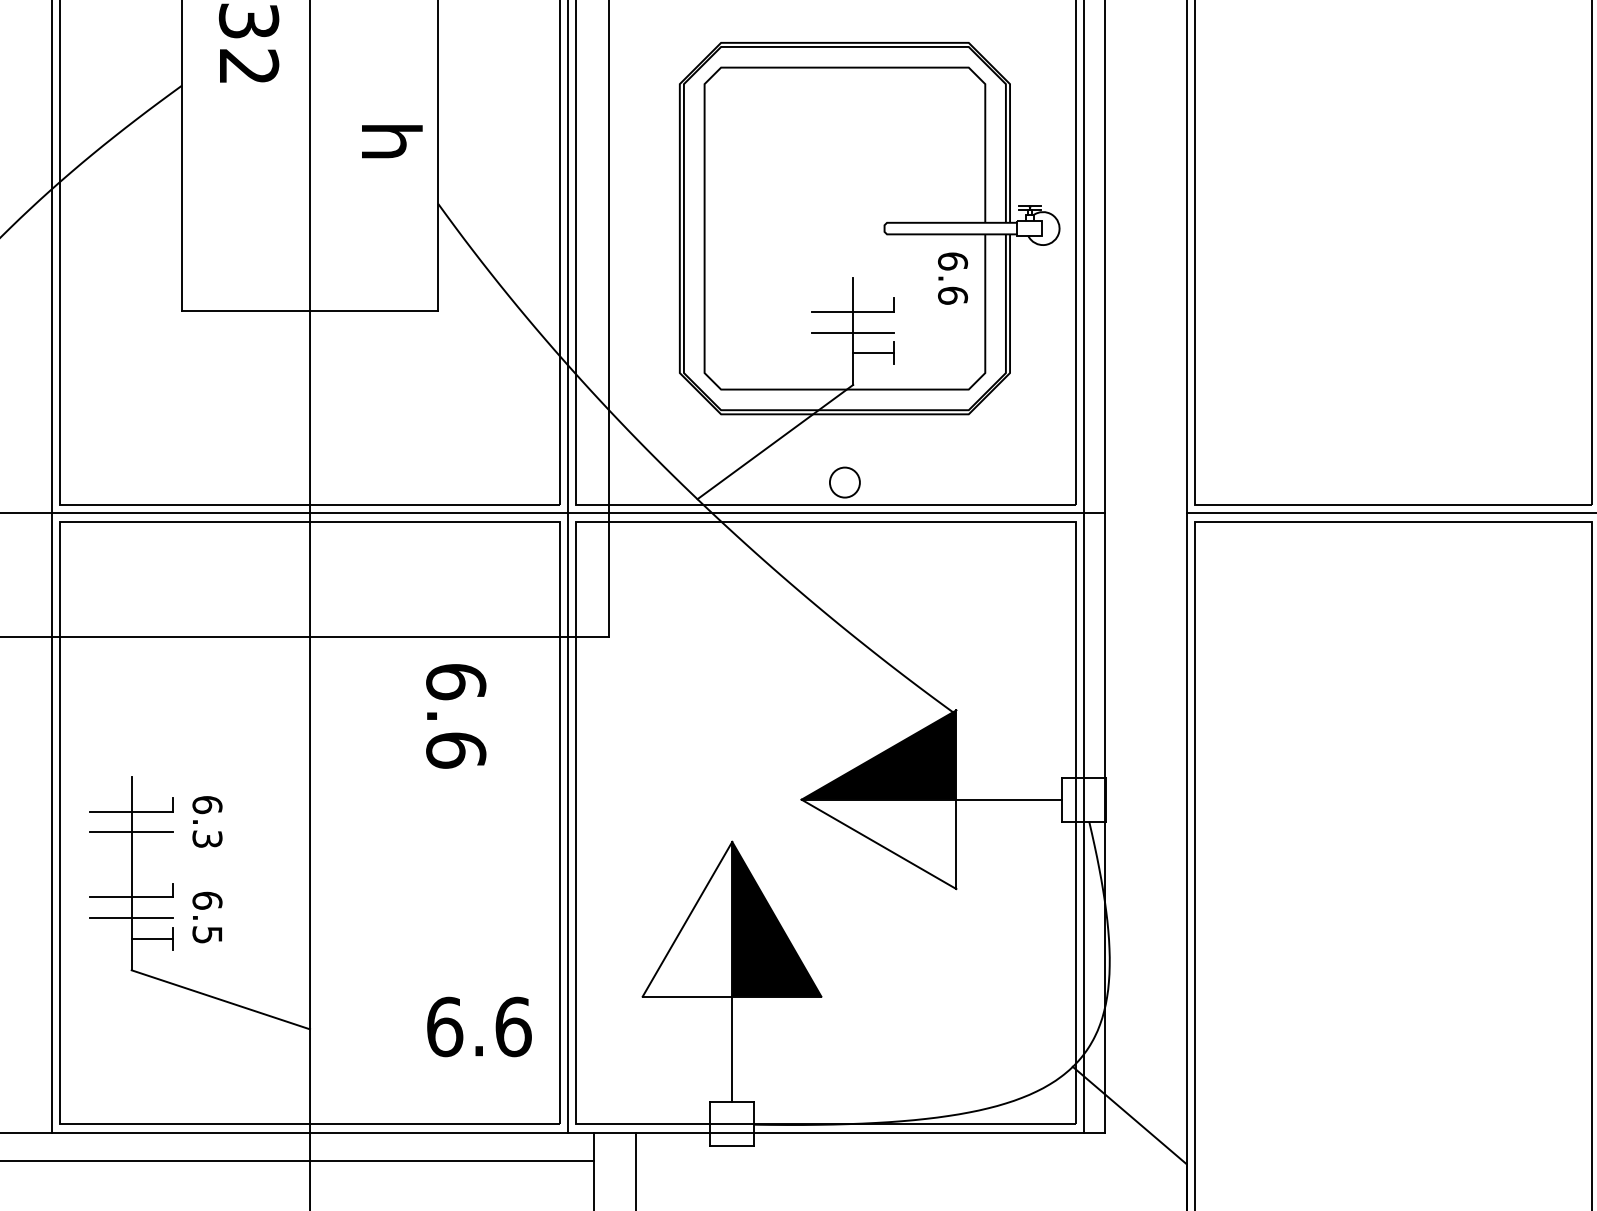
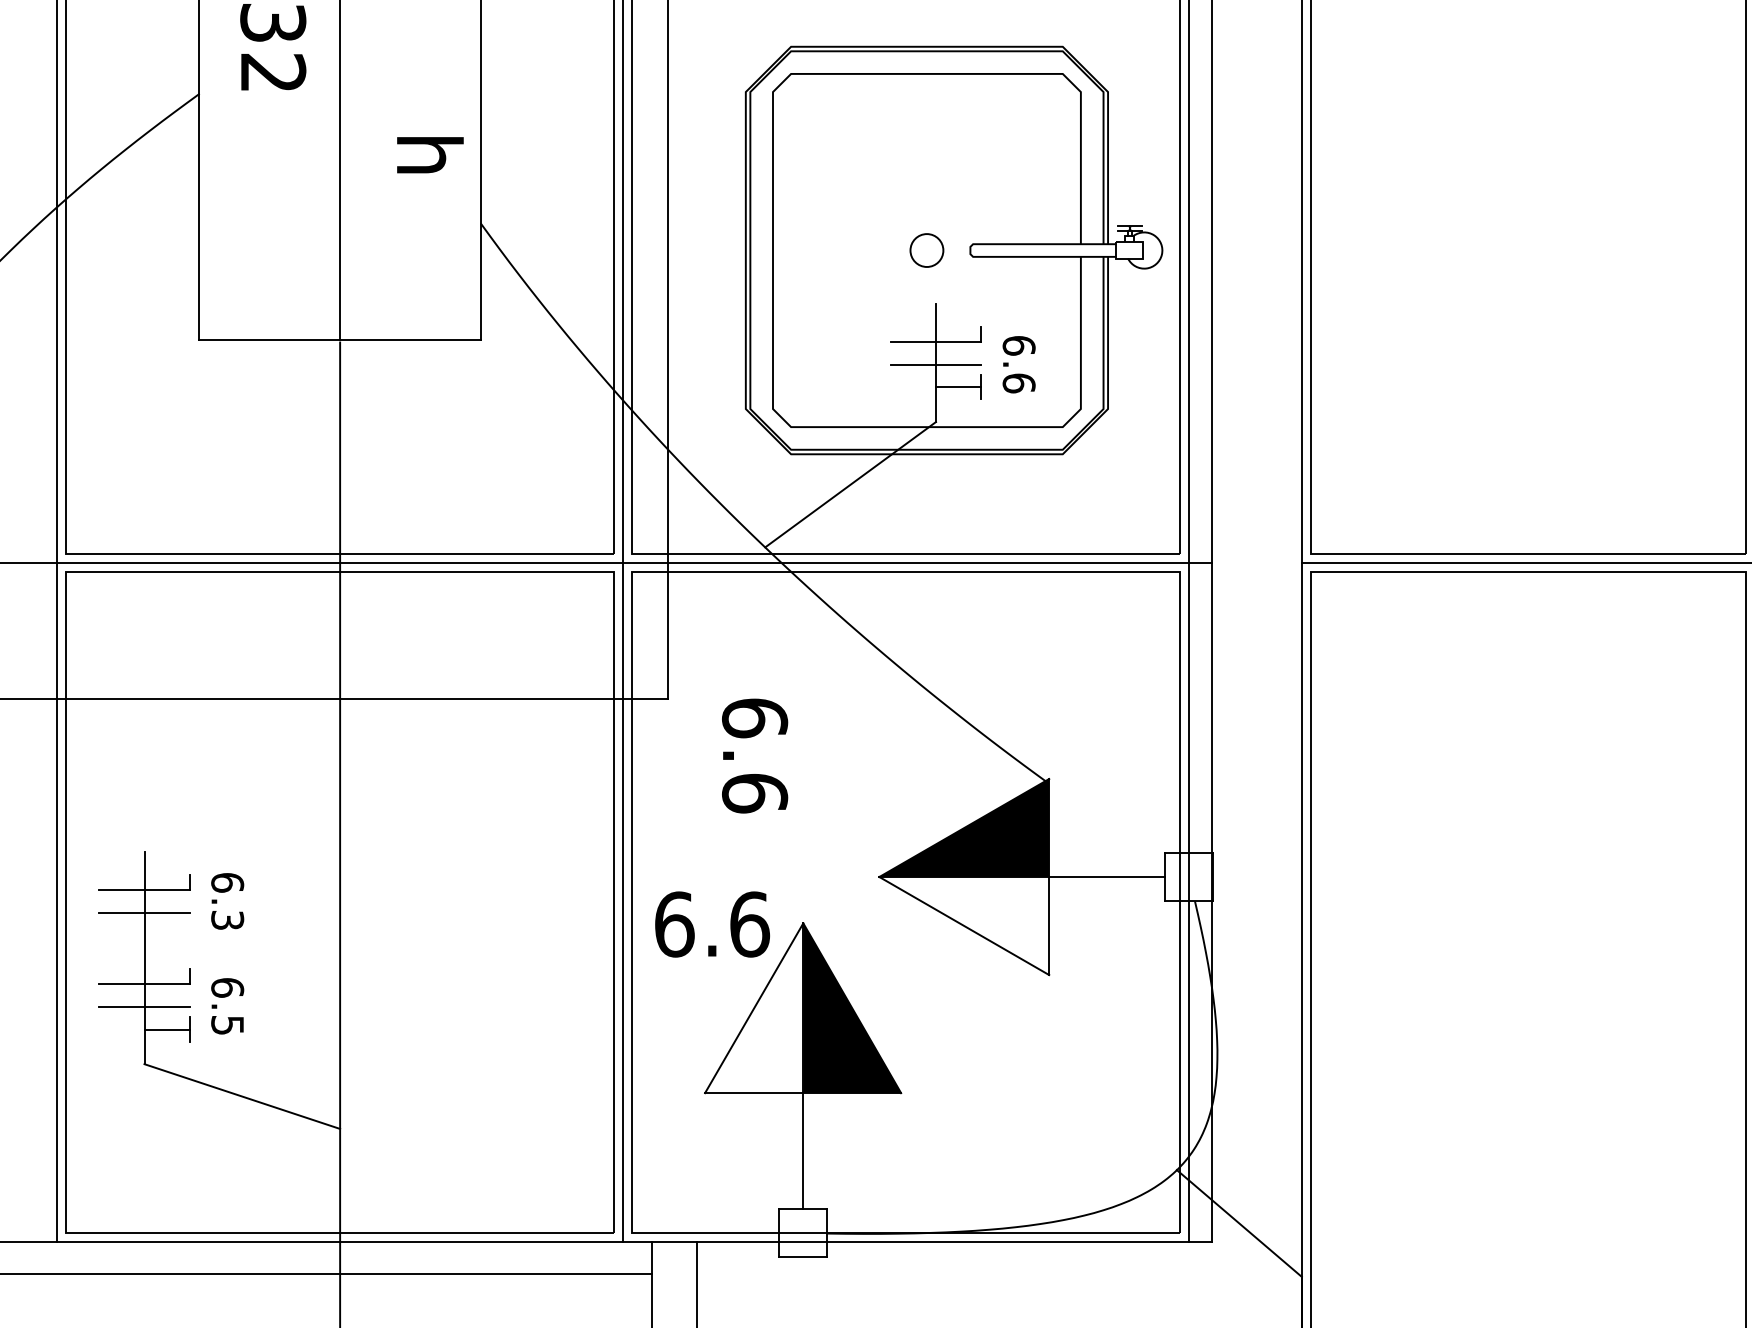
text: (952, 278) -> (1018, 364), moved
circle: (844, 482) -> (926, 250), moved
text: (456, 716) -> (755, 756), moved
text: (479, 1026) -> (712, 923), moved

